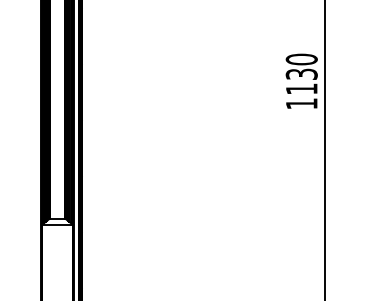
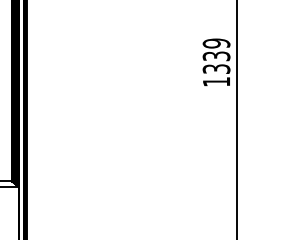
text: (301, 73) -> (216, 55), 1130 -> 1339

